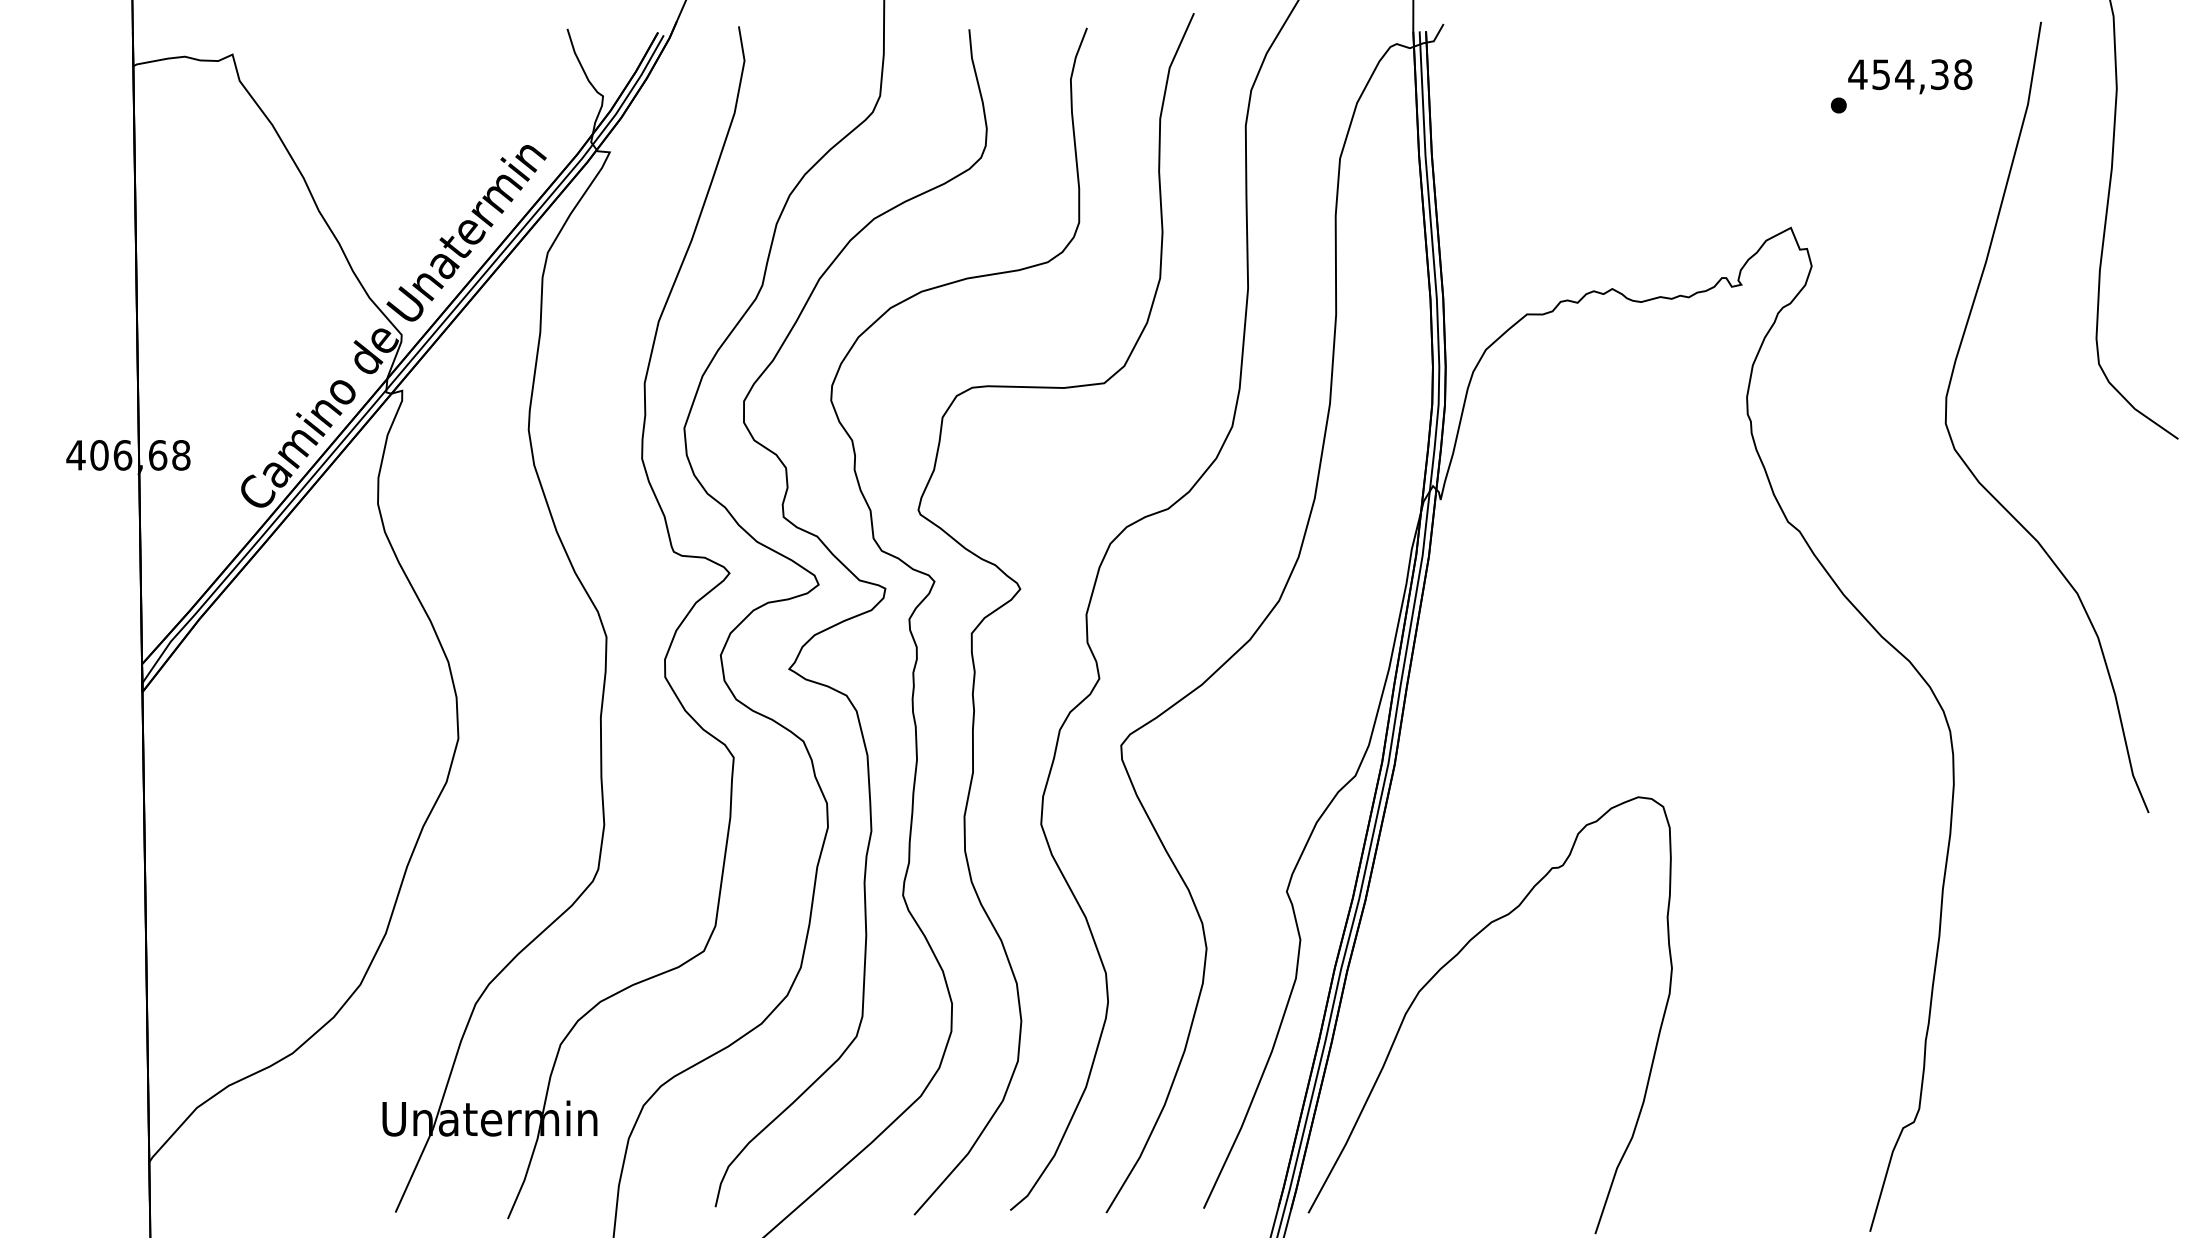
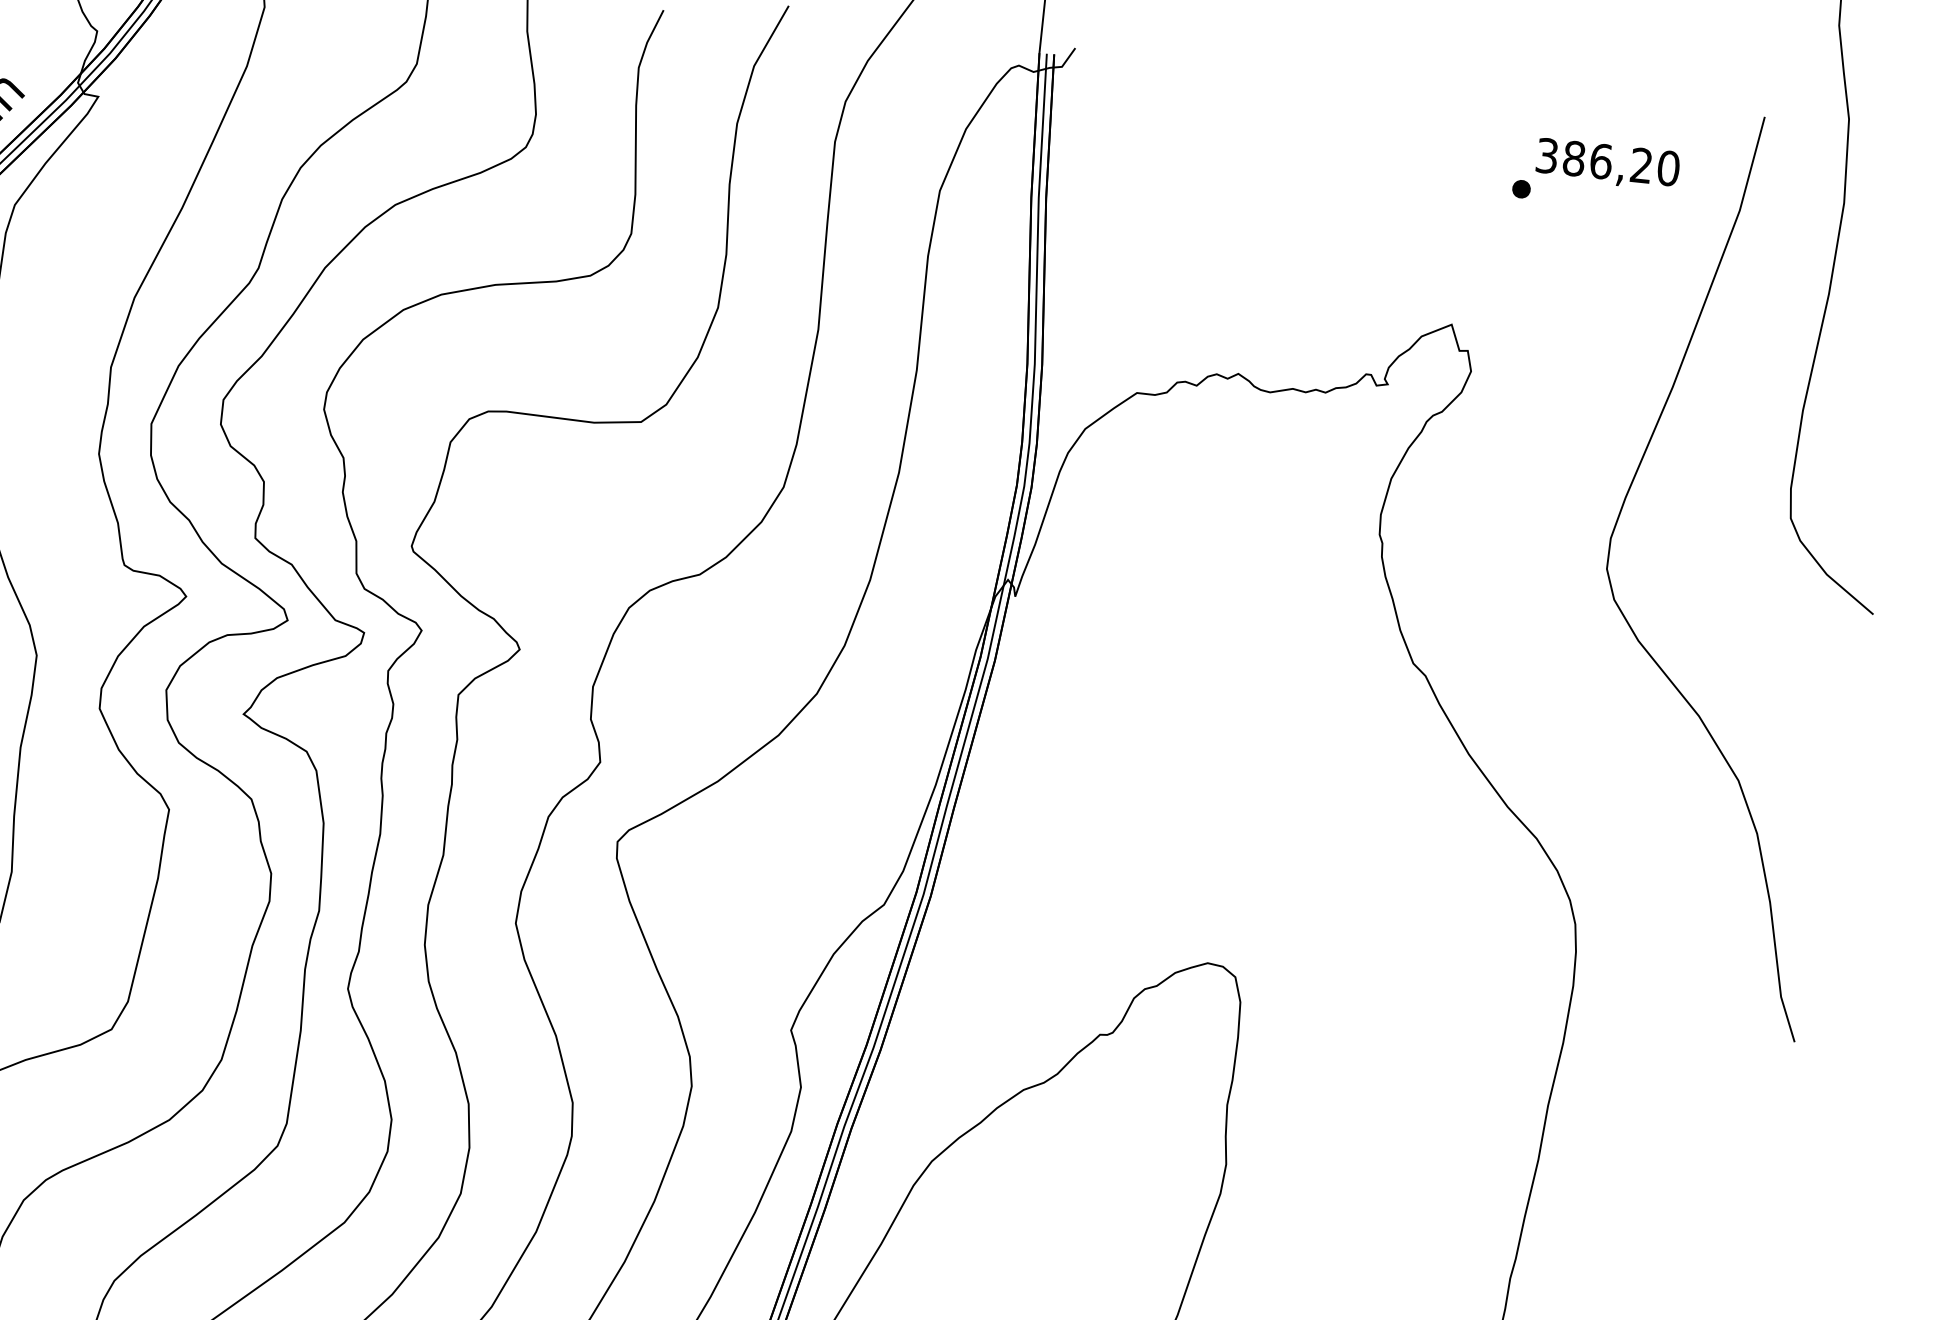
text: (1910, 74) -> (1607, 161), 454,38 -> 386,20

